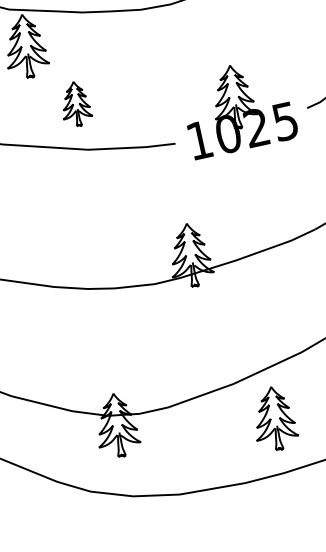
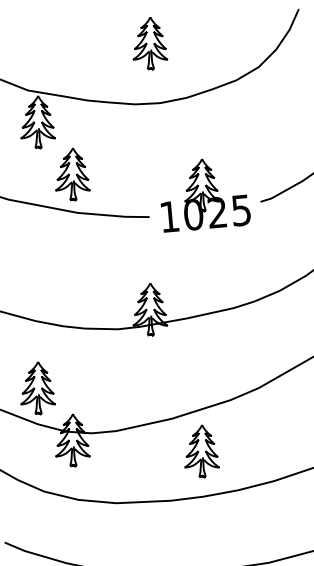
part: (75, 104) -> (72, 174), size x1.43
part: (66, 368) -> (37, 388), added

